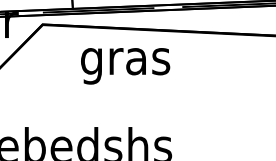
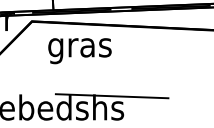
text: (124, 66) -> (79, 51), moved
line: (154, 129) -> (111, 96), added

